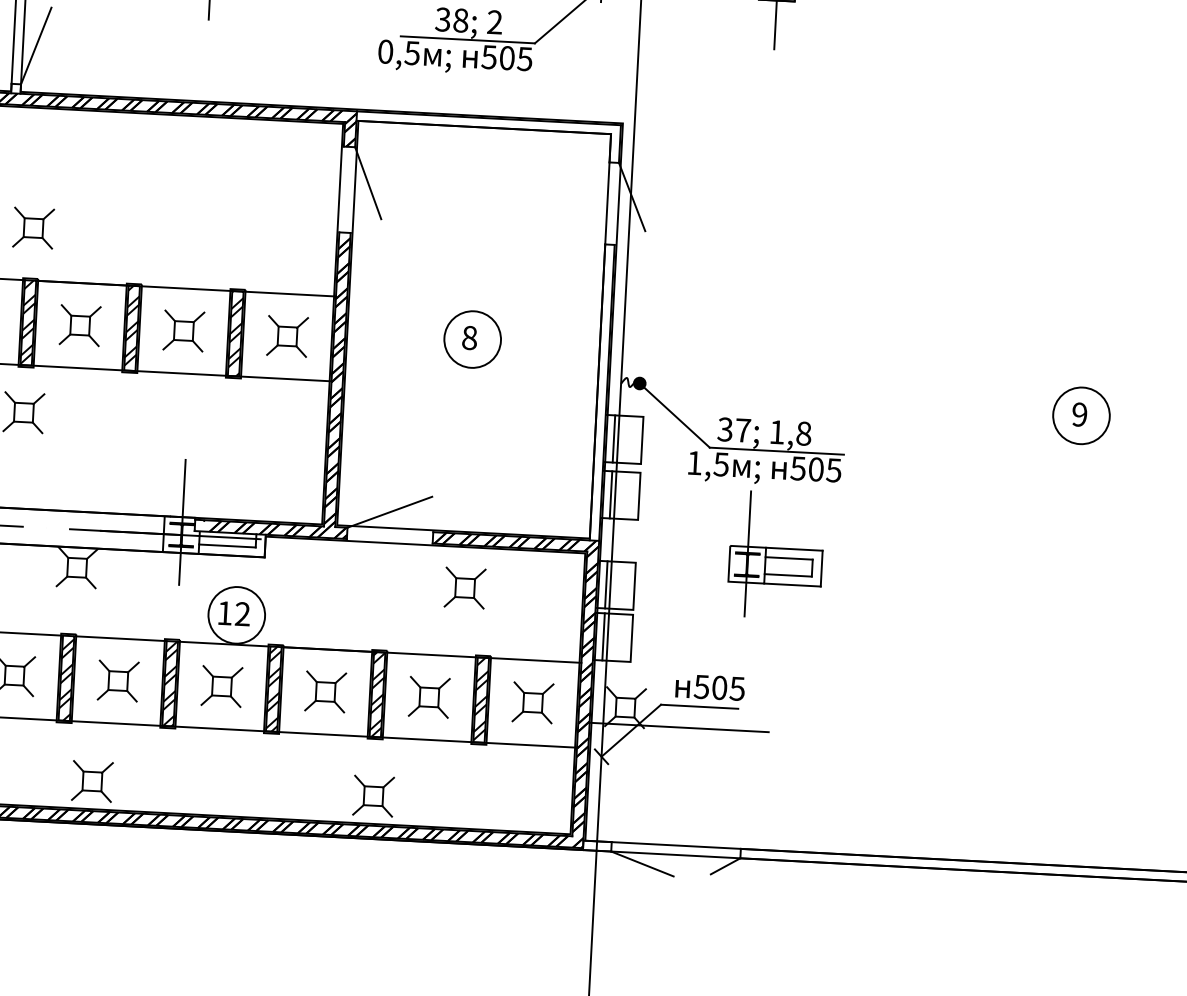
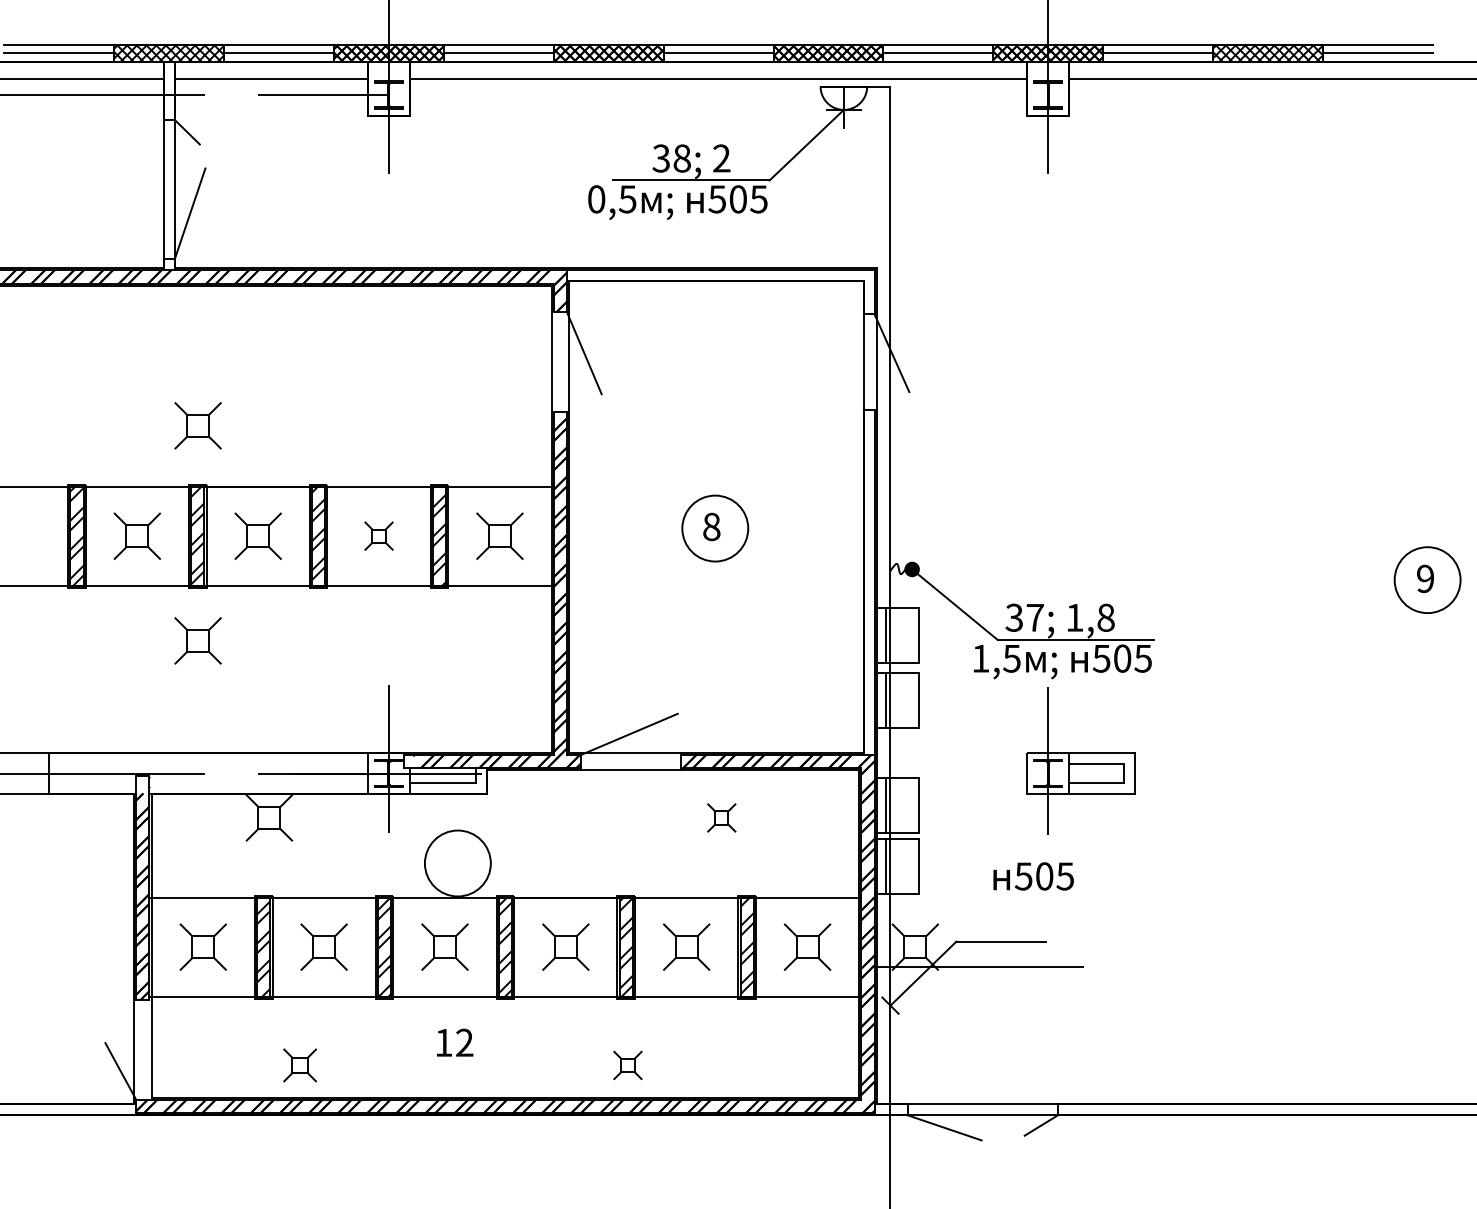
part: (183, 330) -> (378, 535), size x0.6
part: (465, 587) -> (721, 817), size x0.6
text: (234, 613) -> (455, 1042), moved
text: (710, 687) -> (1033, 876), moved
part: (91, 781) -> (299, 1065), size x0.7
part: (373, 796) -> (627, 1065), size x0.6

